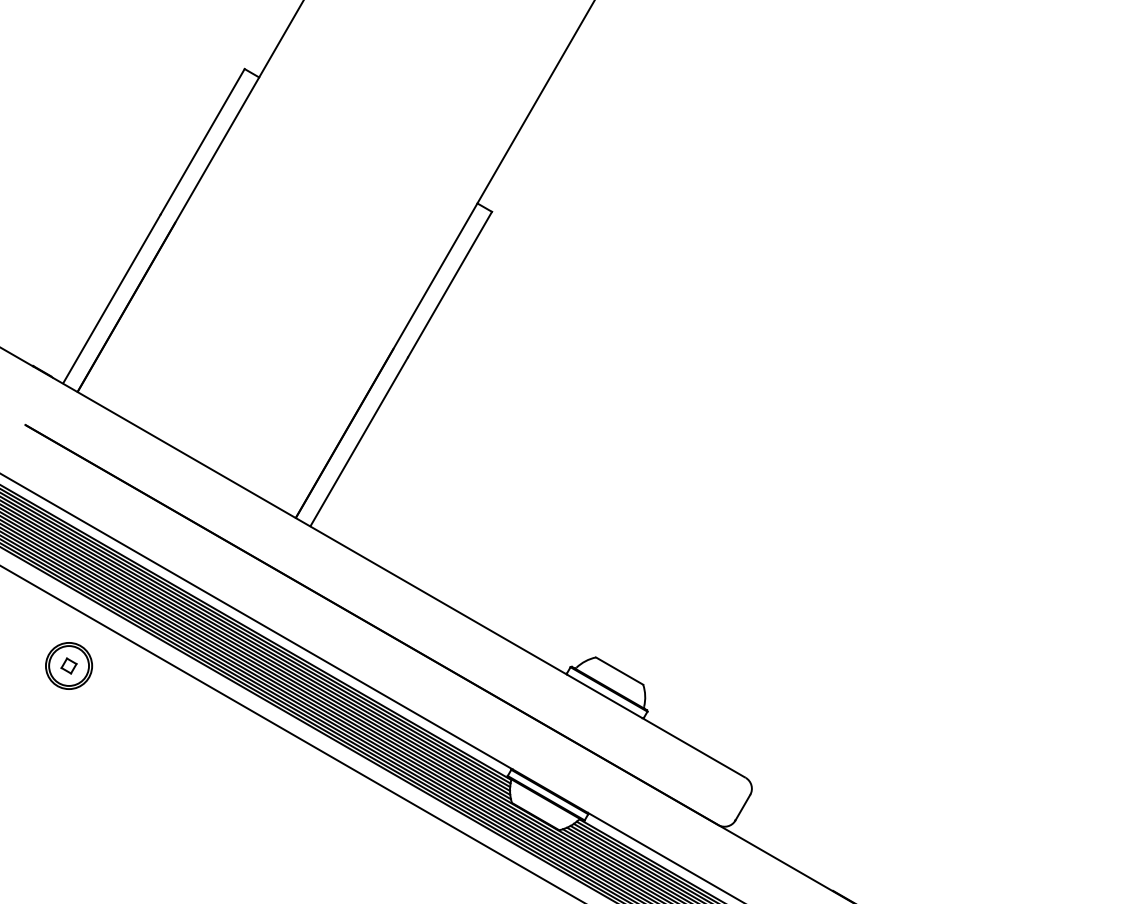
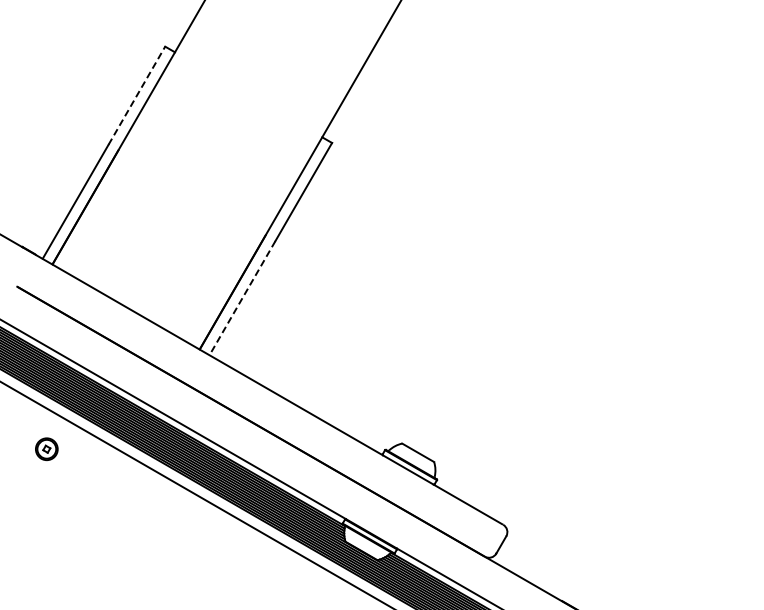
line: (202, 141) -> (136, 95), solid -> dashed
line: (359, 442) -> (242, 298), solid -> dashed
part: (68, 664) -> (46, 448), size x0.7

